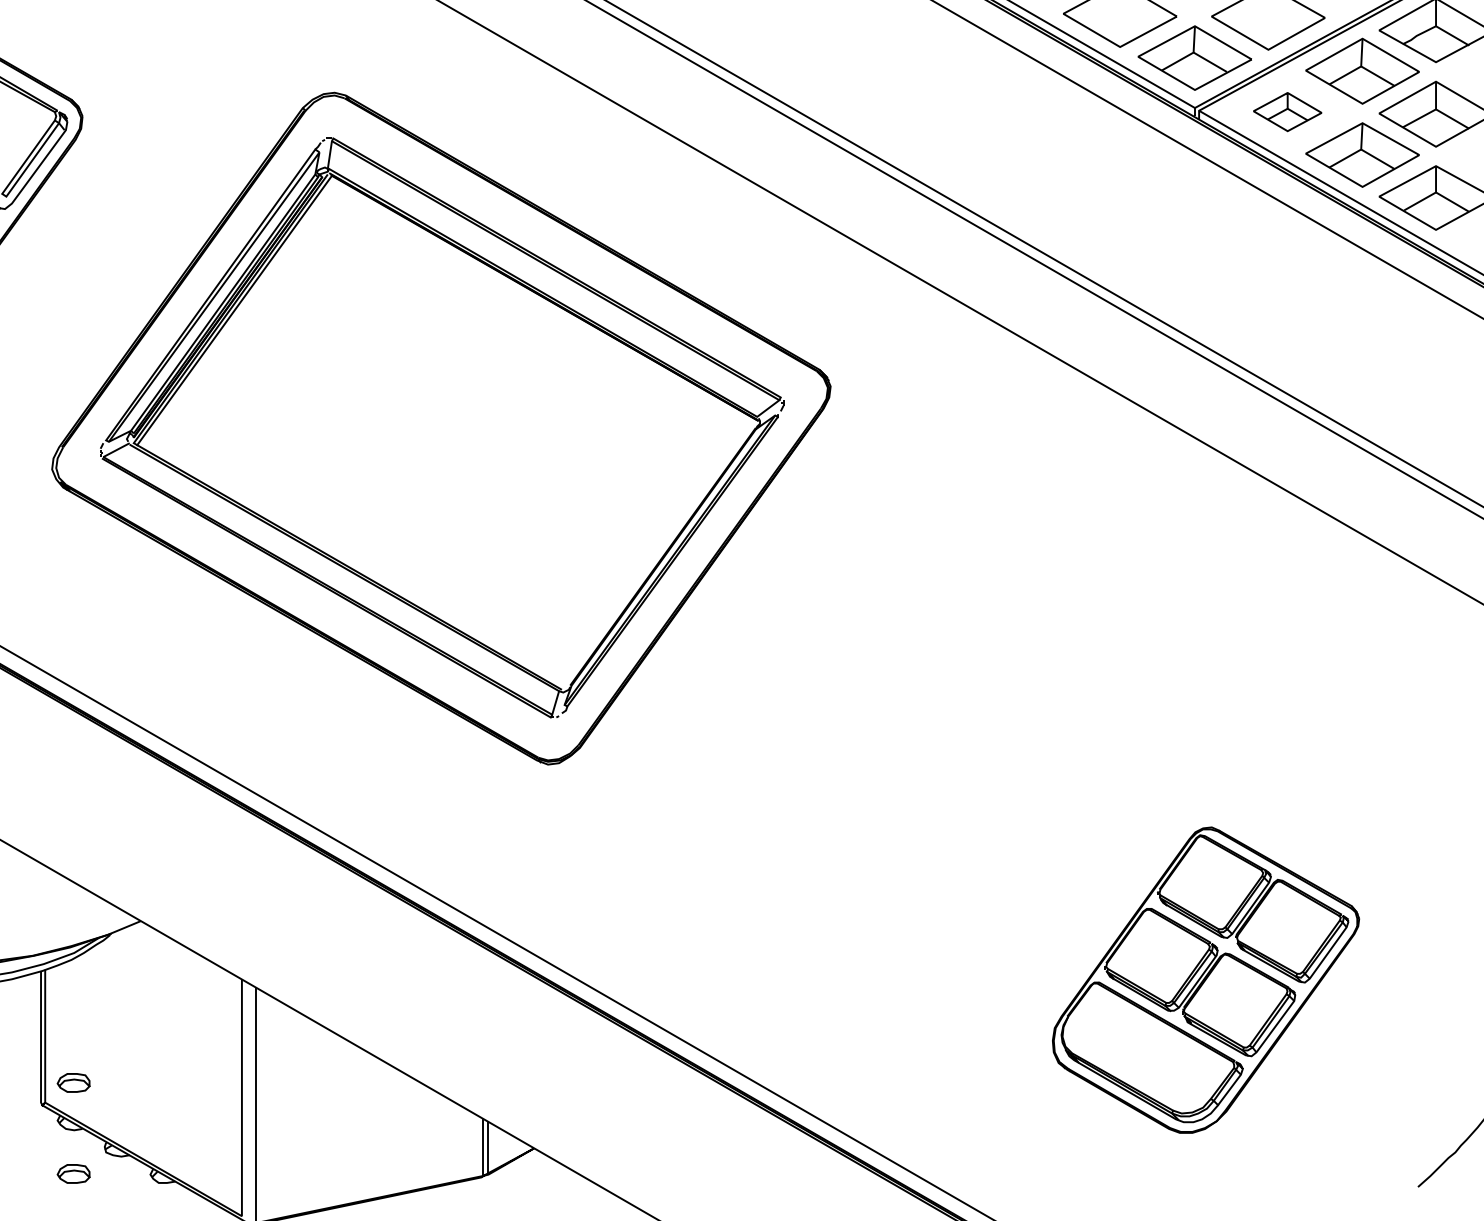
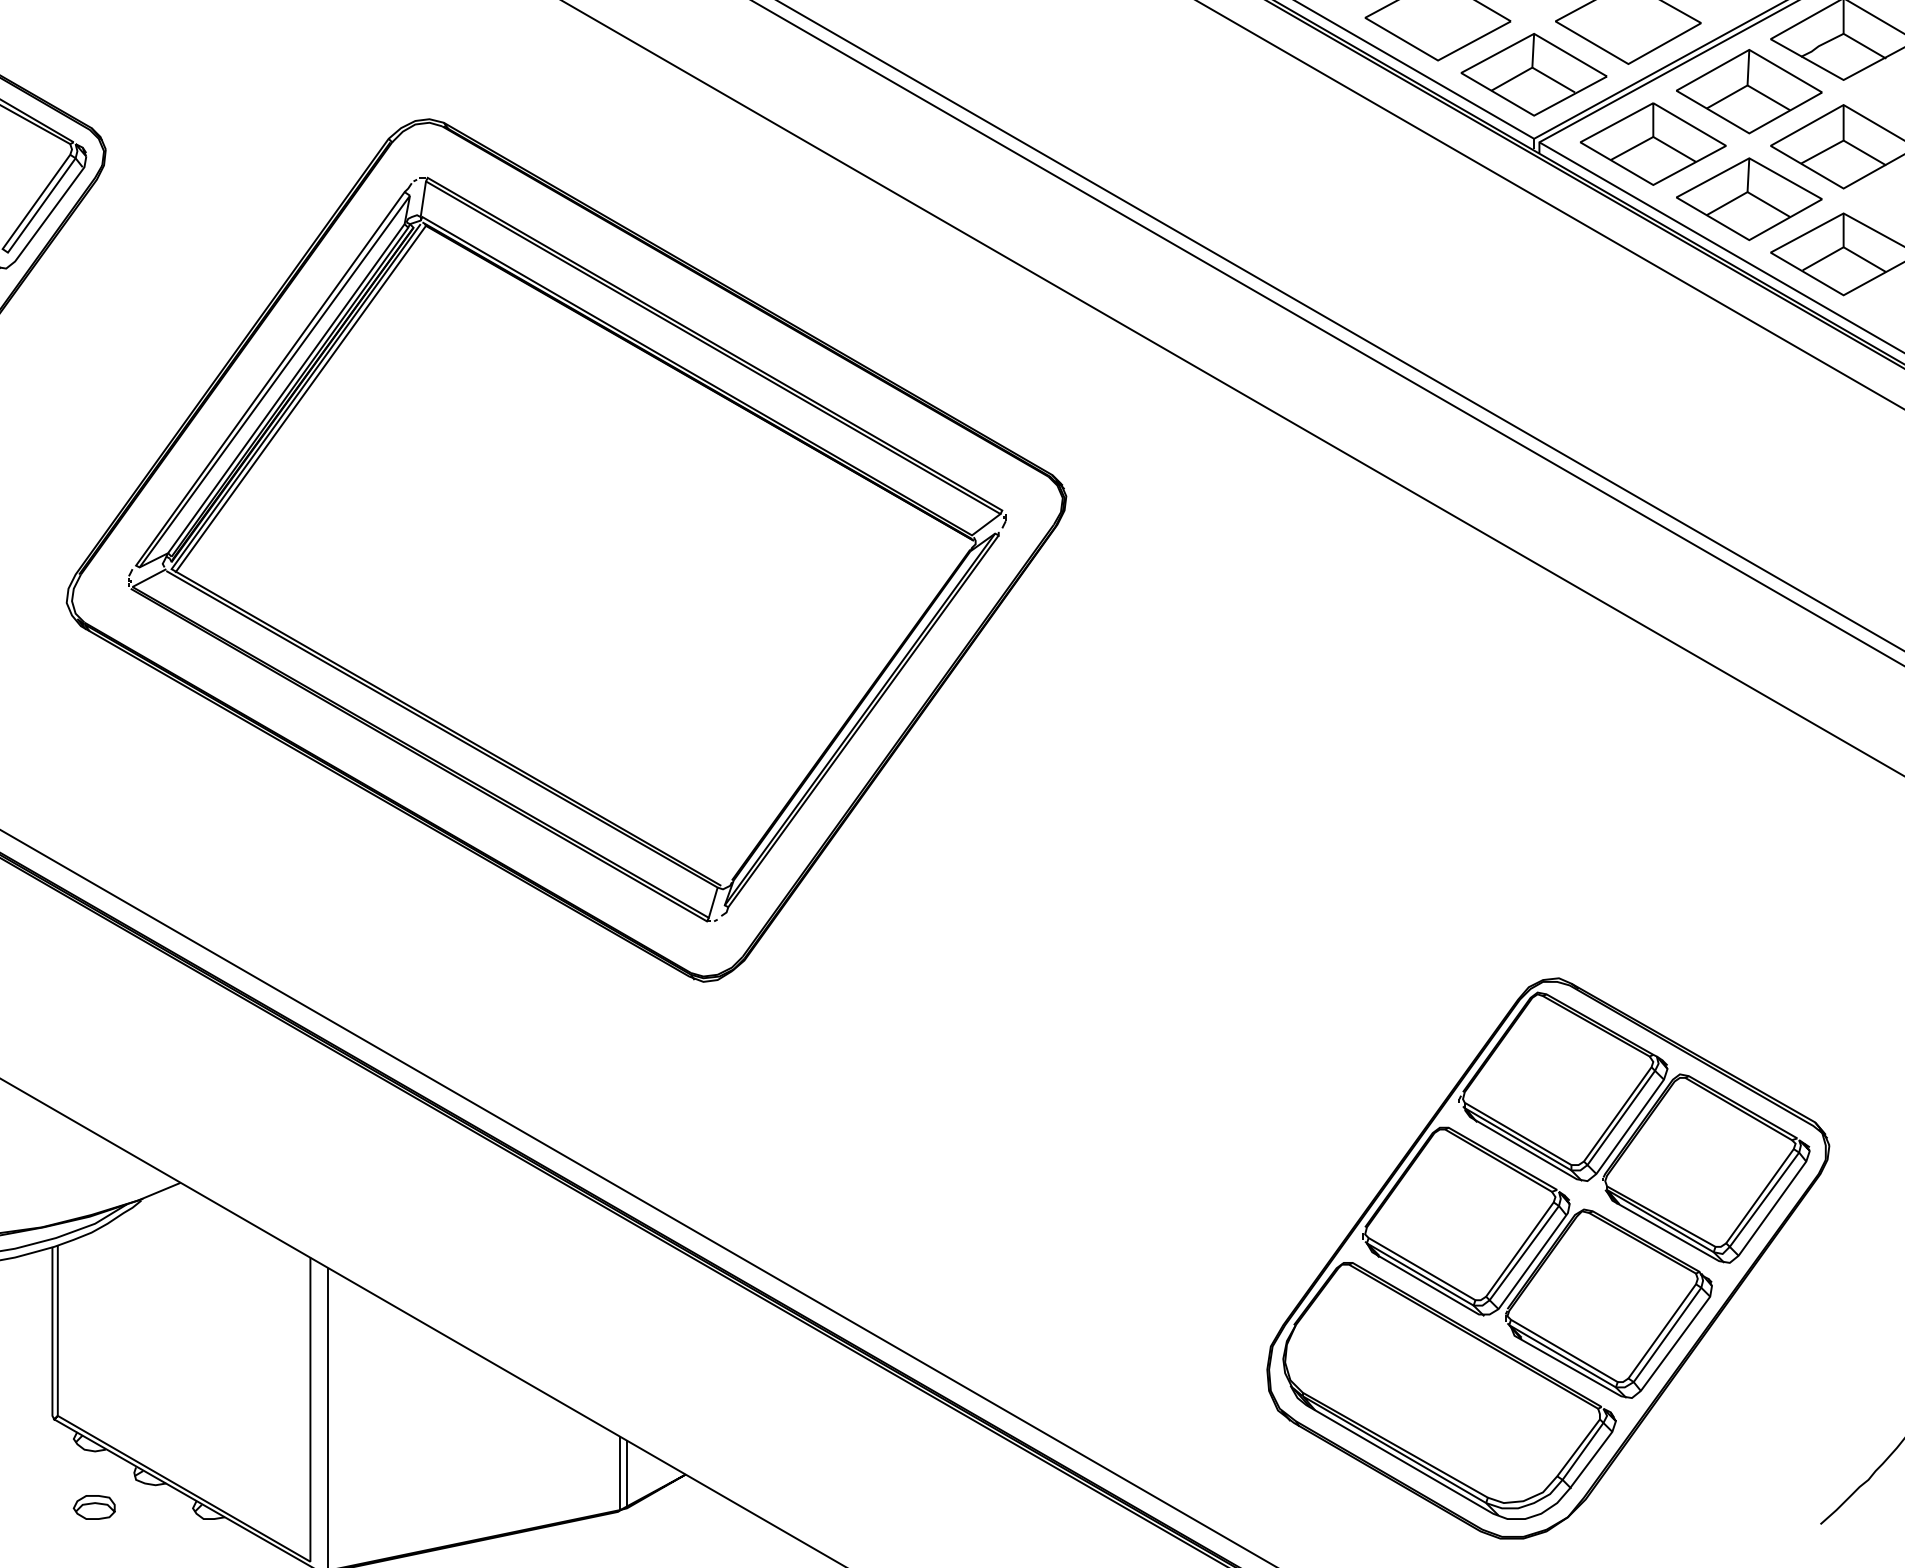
part: (1287, 111) -> (1652, 143), size x1.67
part: (1205, 980) -> (1547, 1259), size x1.43
curve: (73, 1080) -> (94, 1387), removed

